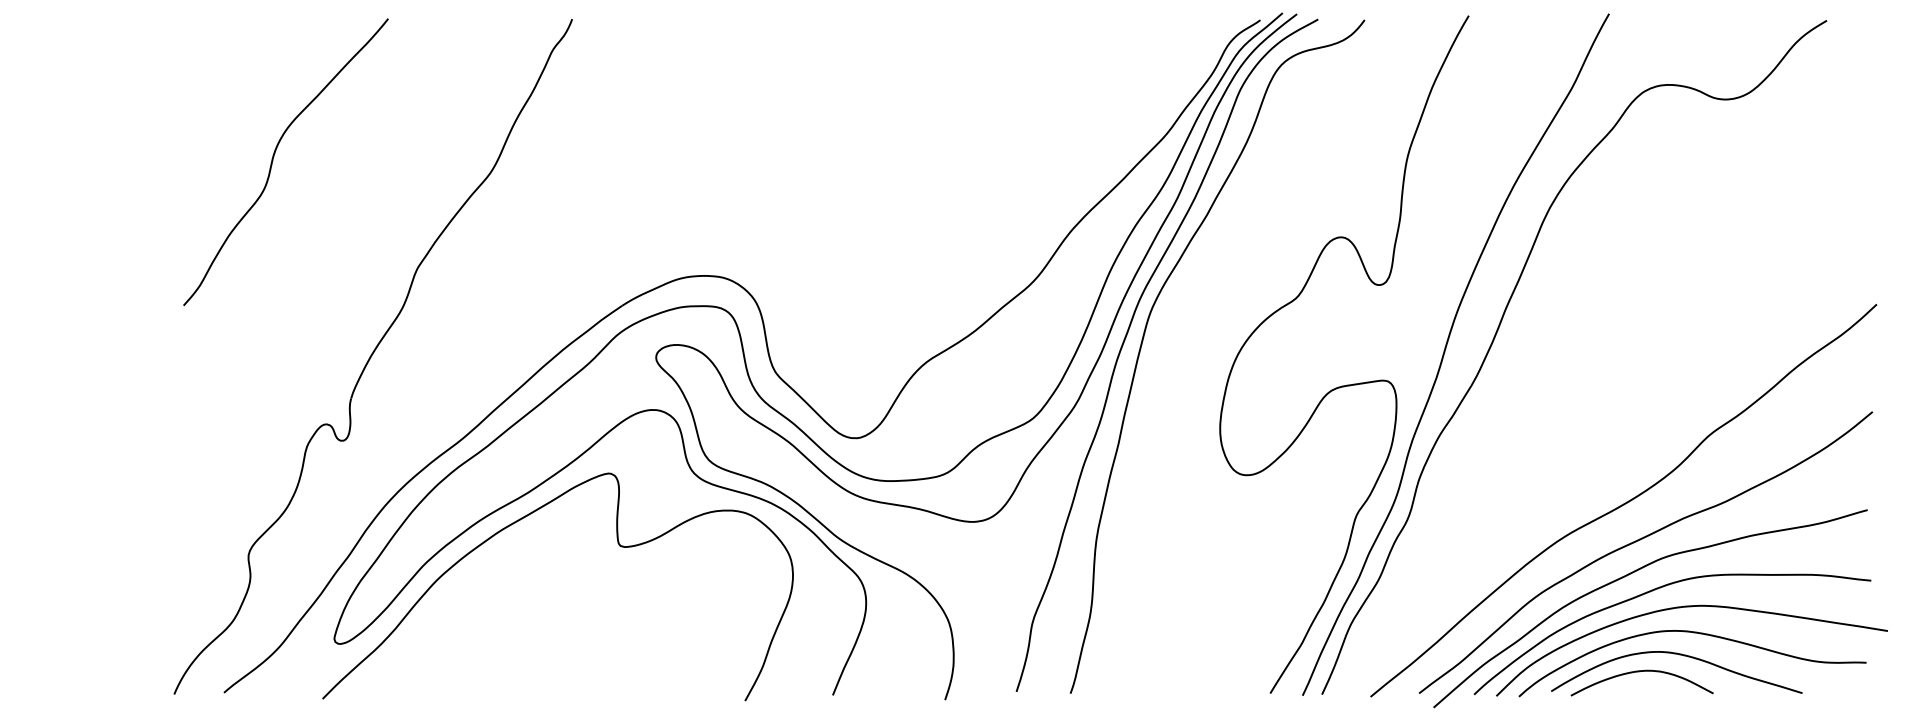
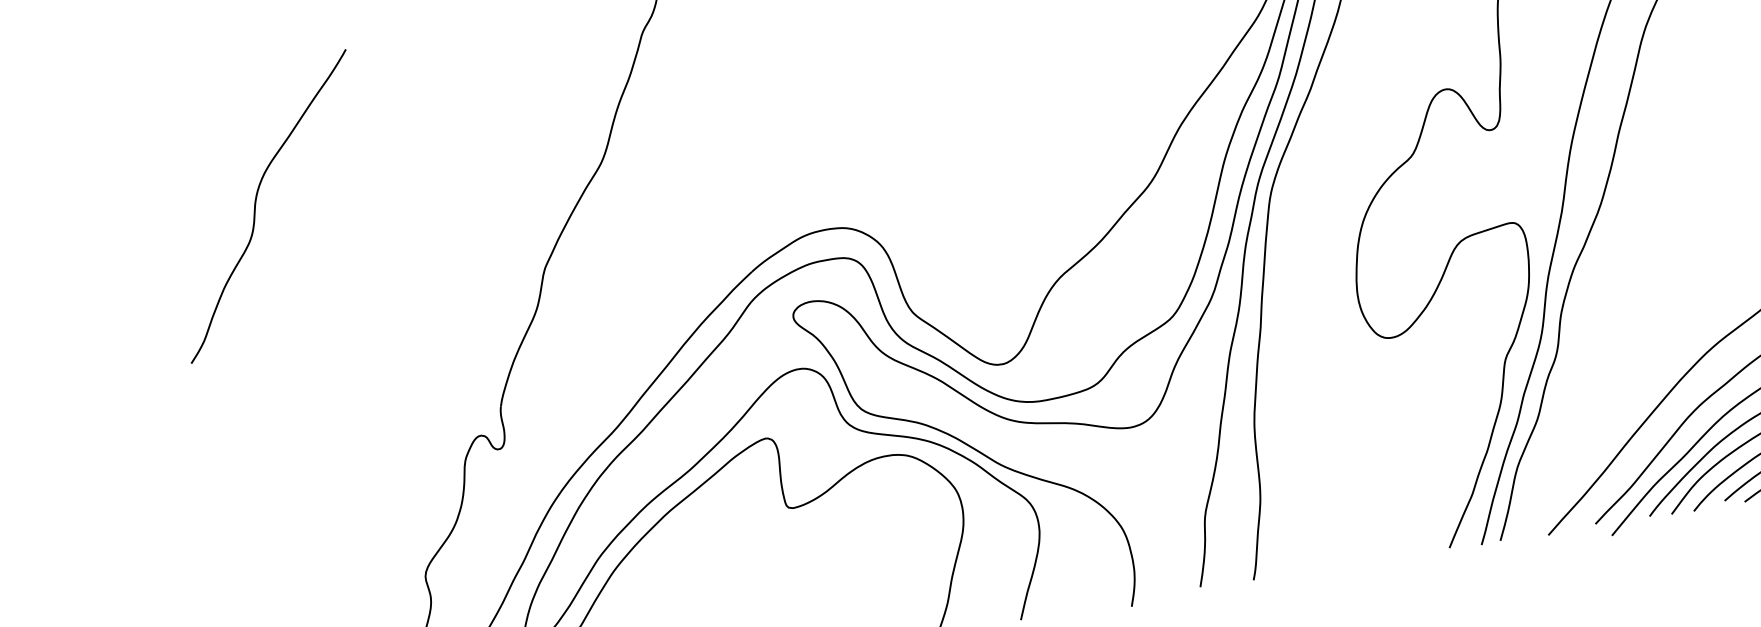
curve: (273, 161) -> (256, 207), moved

